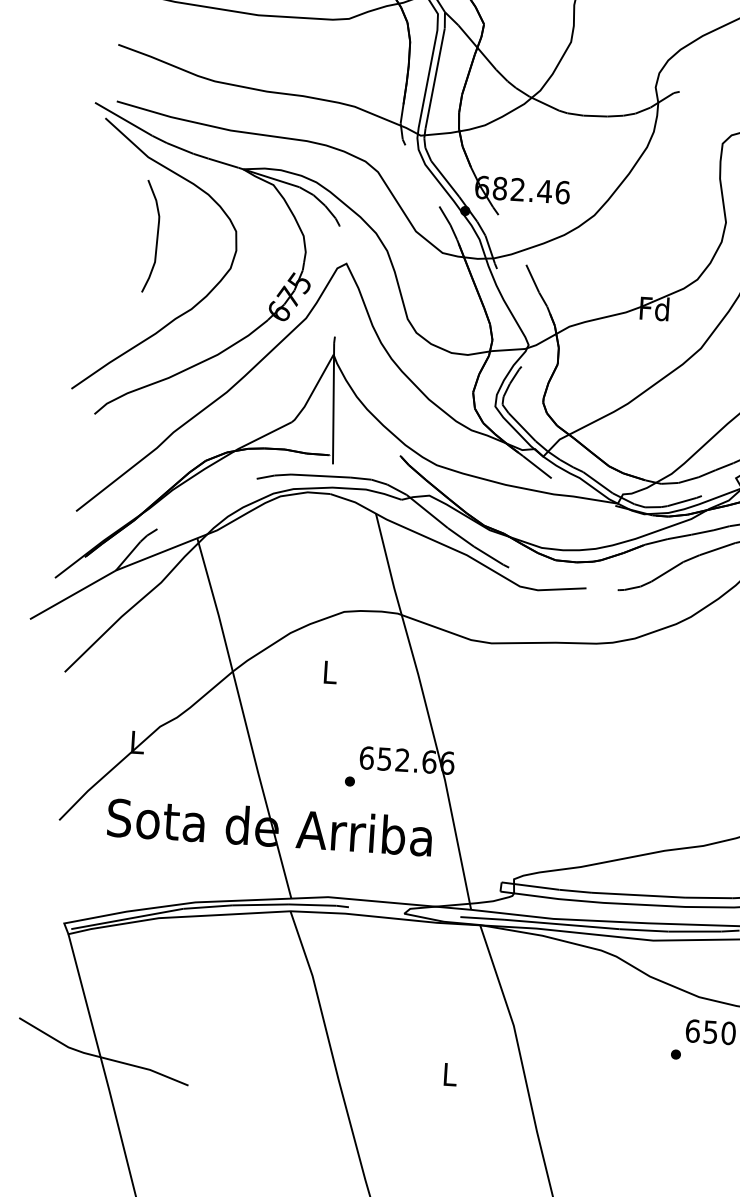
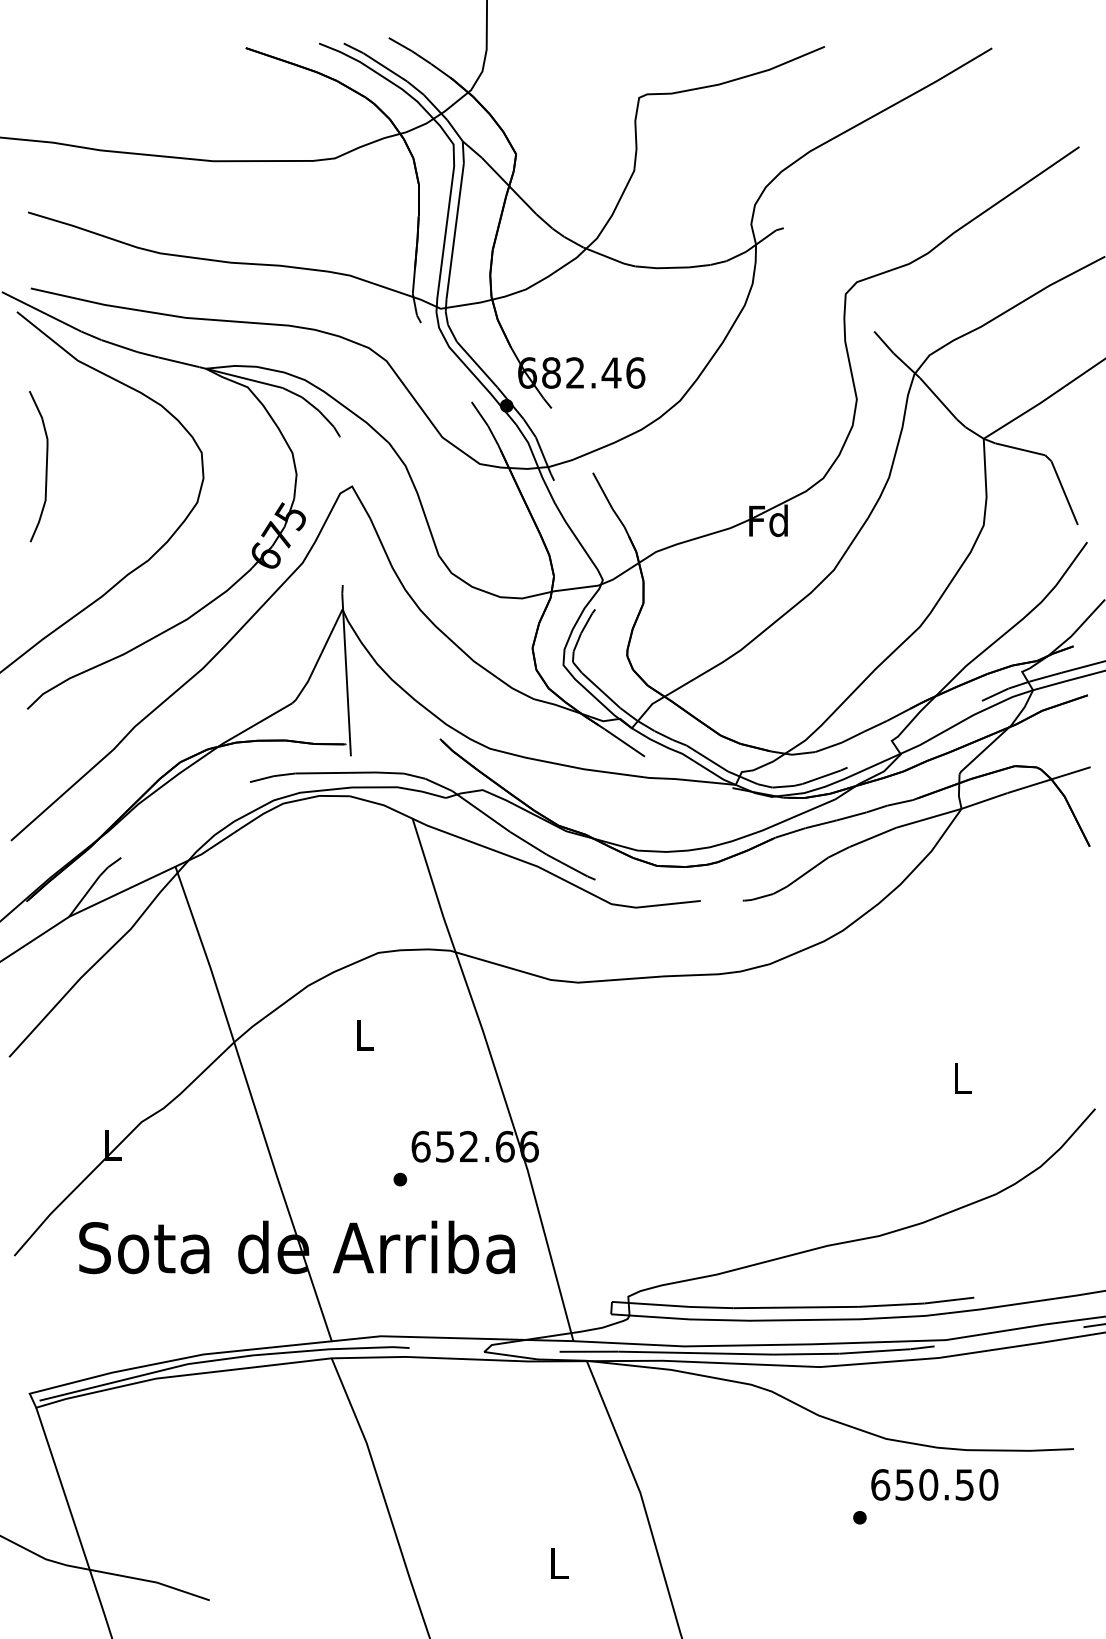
curve: (156, 236) -> (45, 466), moved

